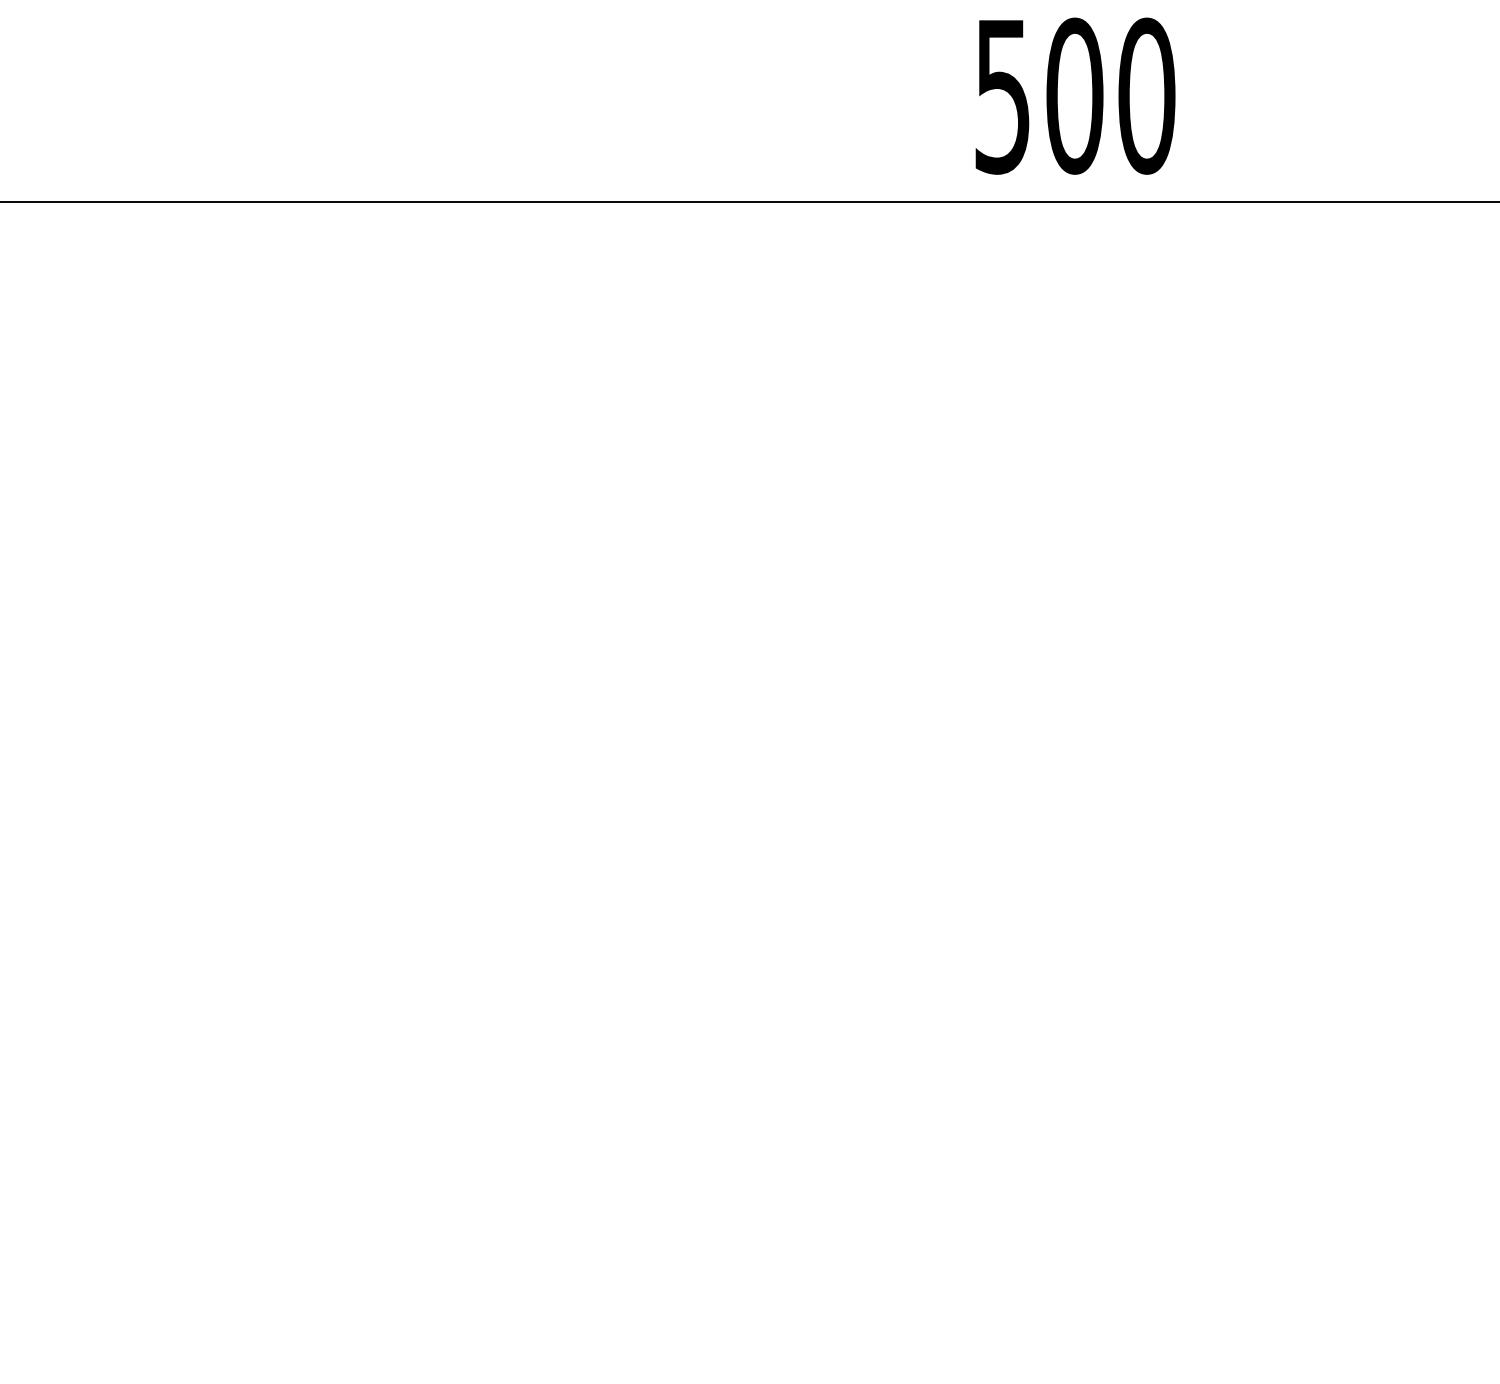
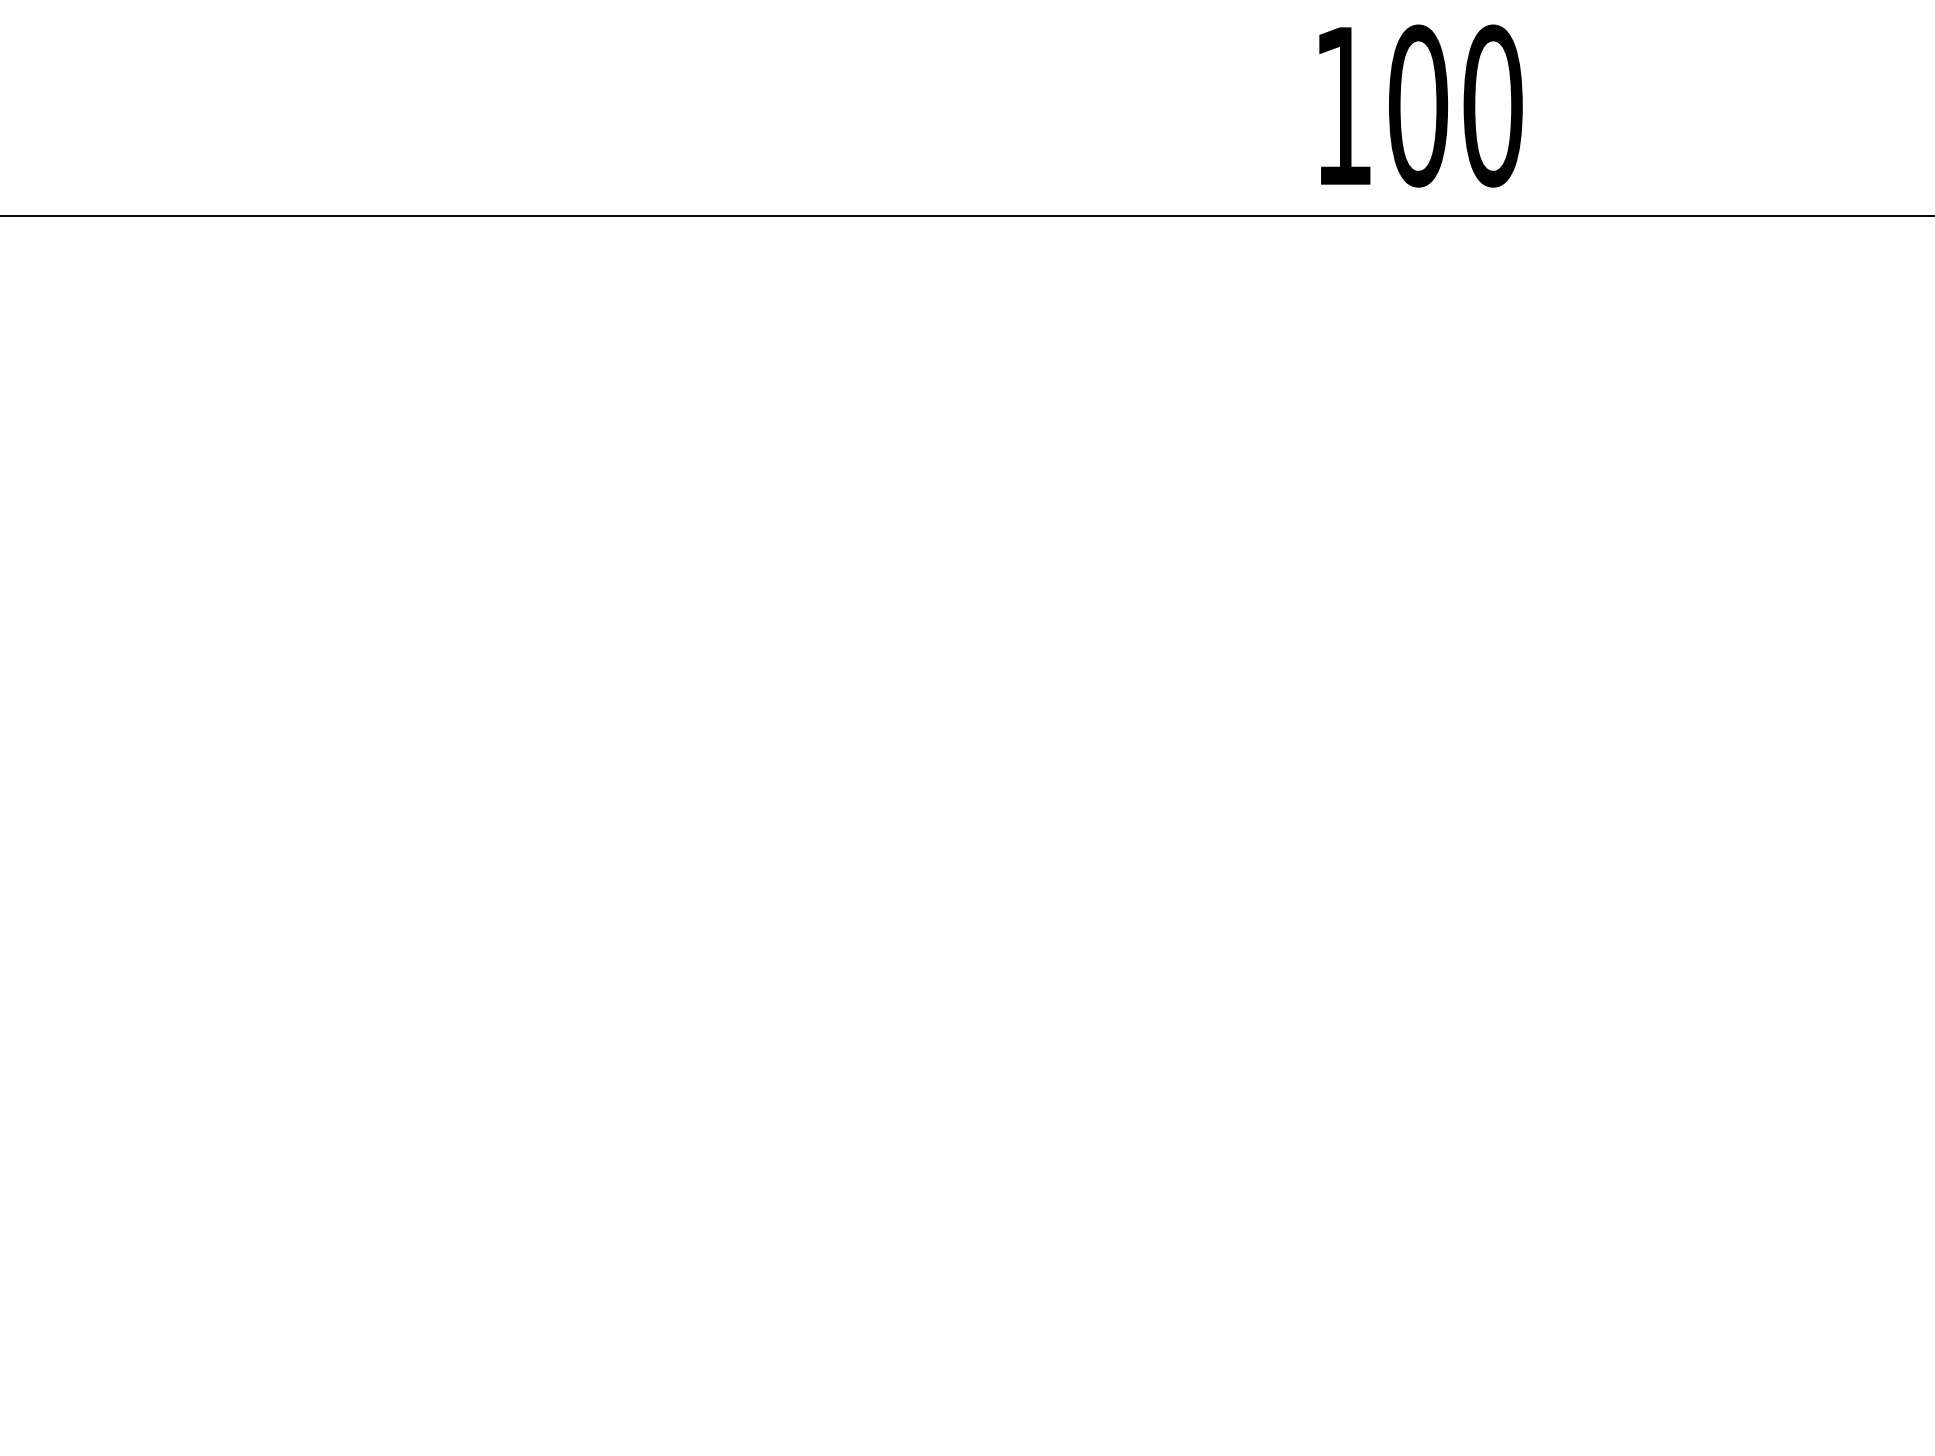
text: (1001, 97) -> (1342, 107), 500 -> 100

